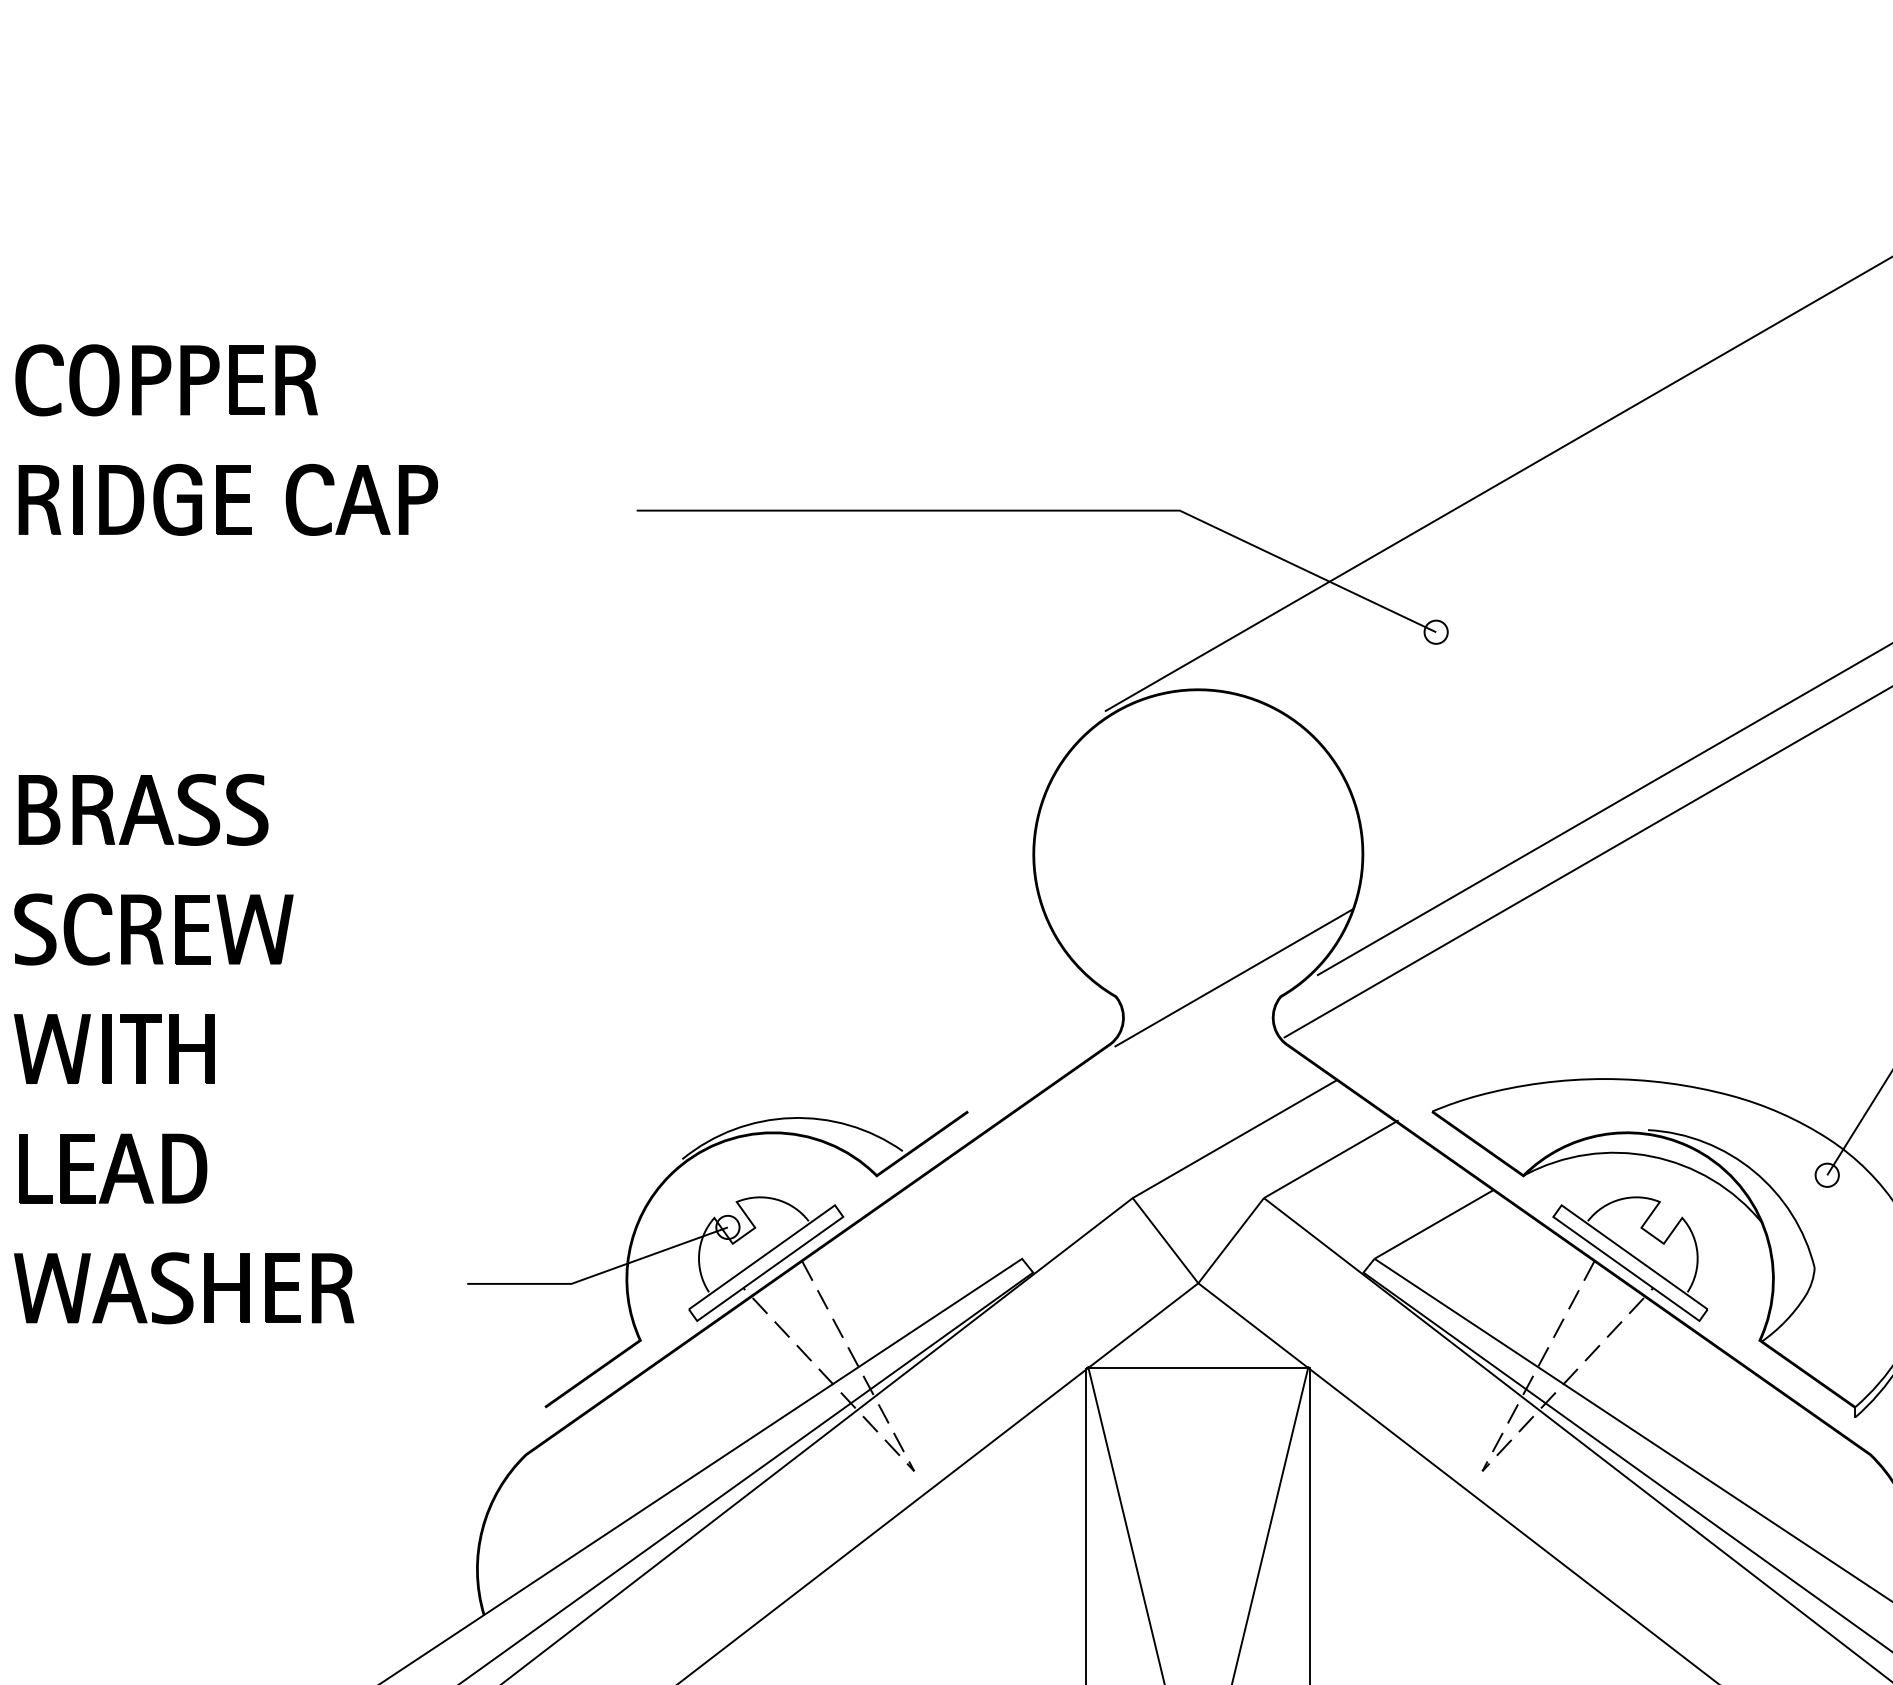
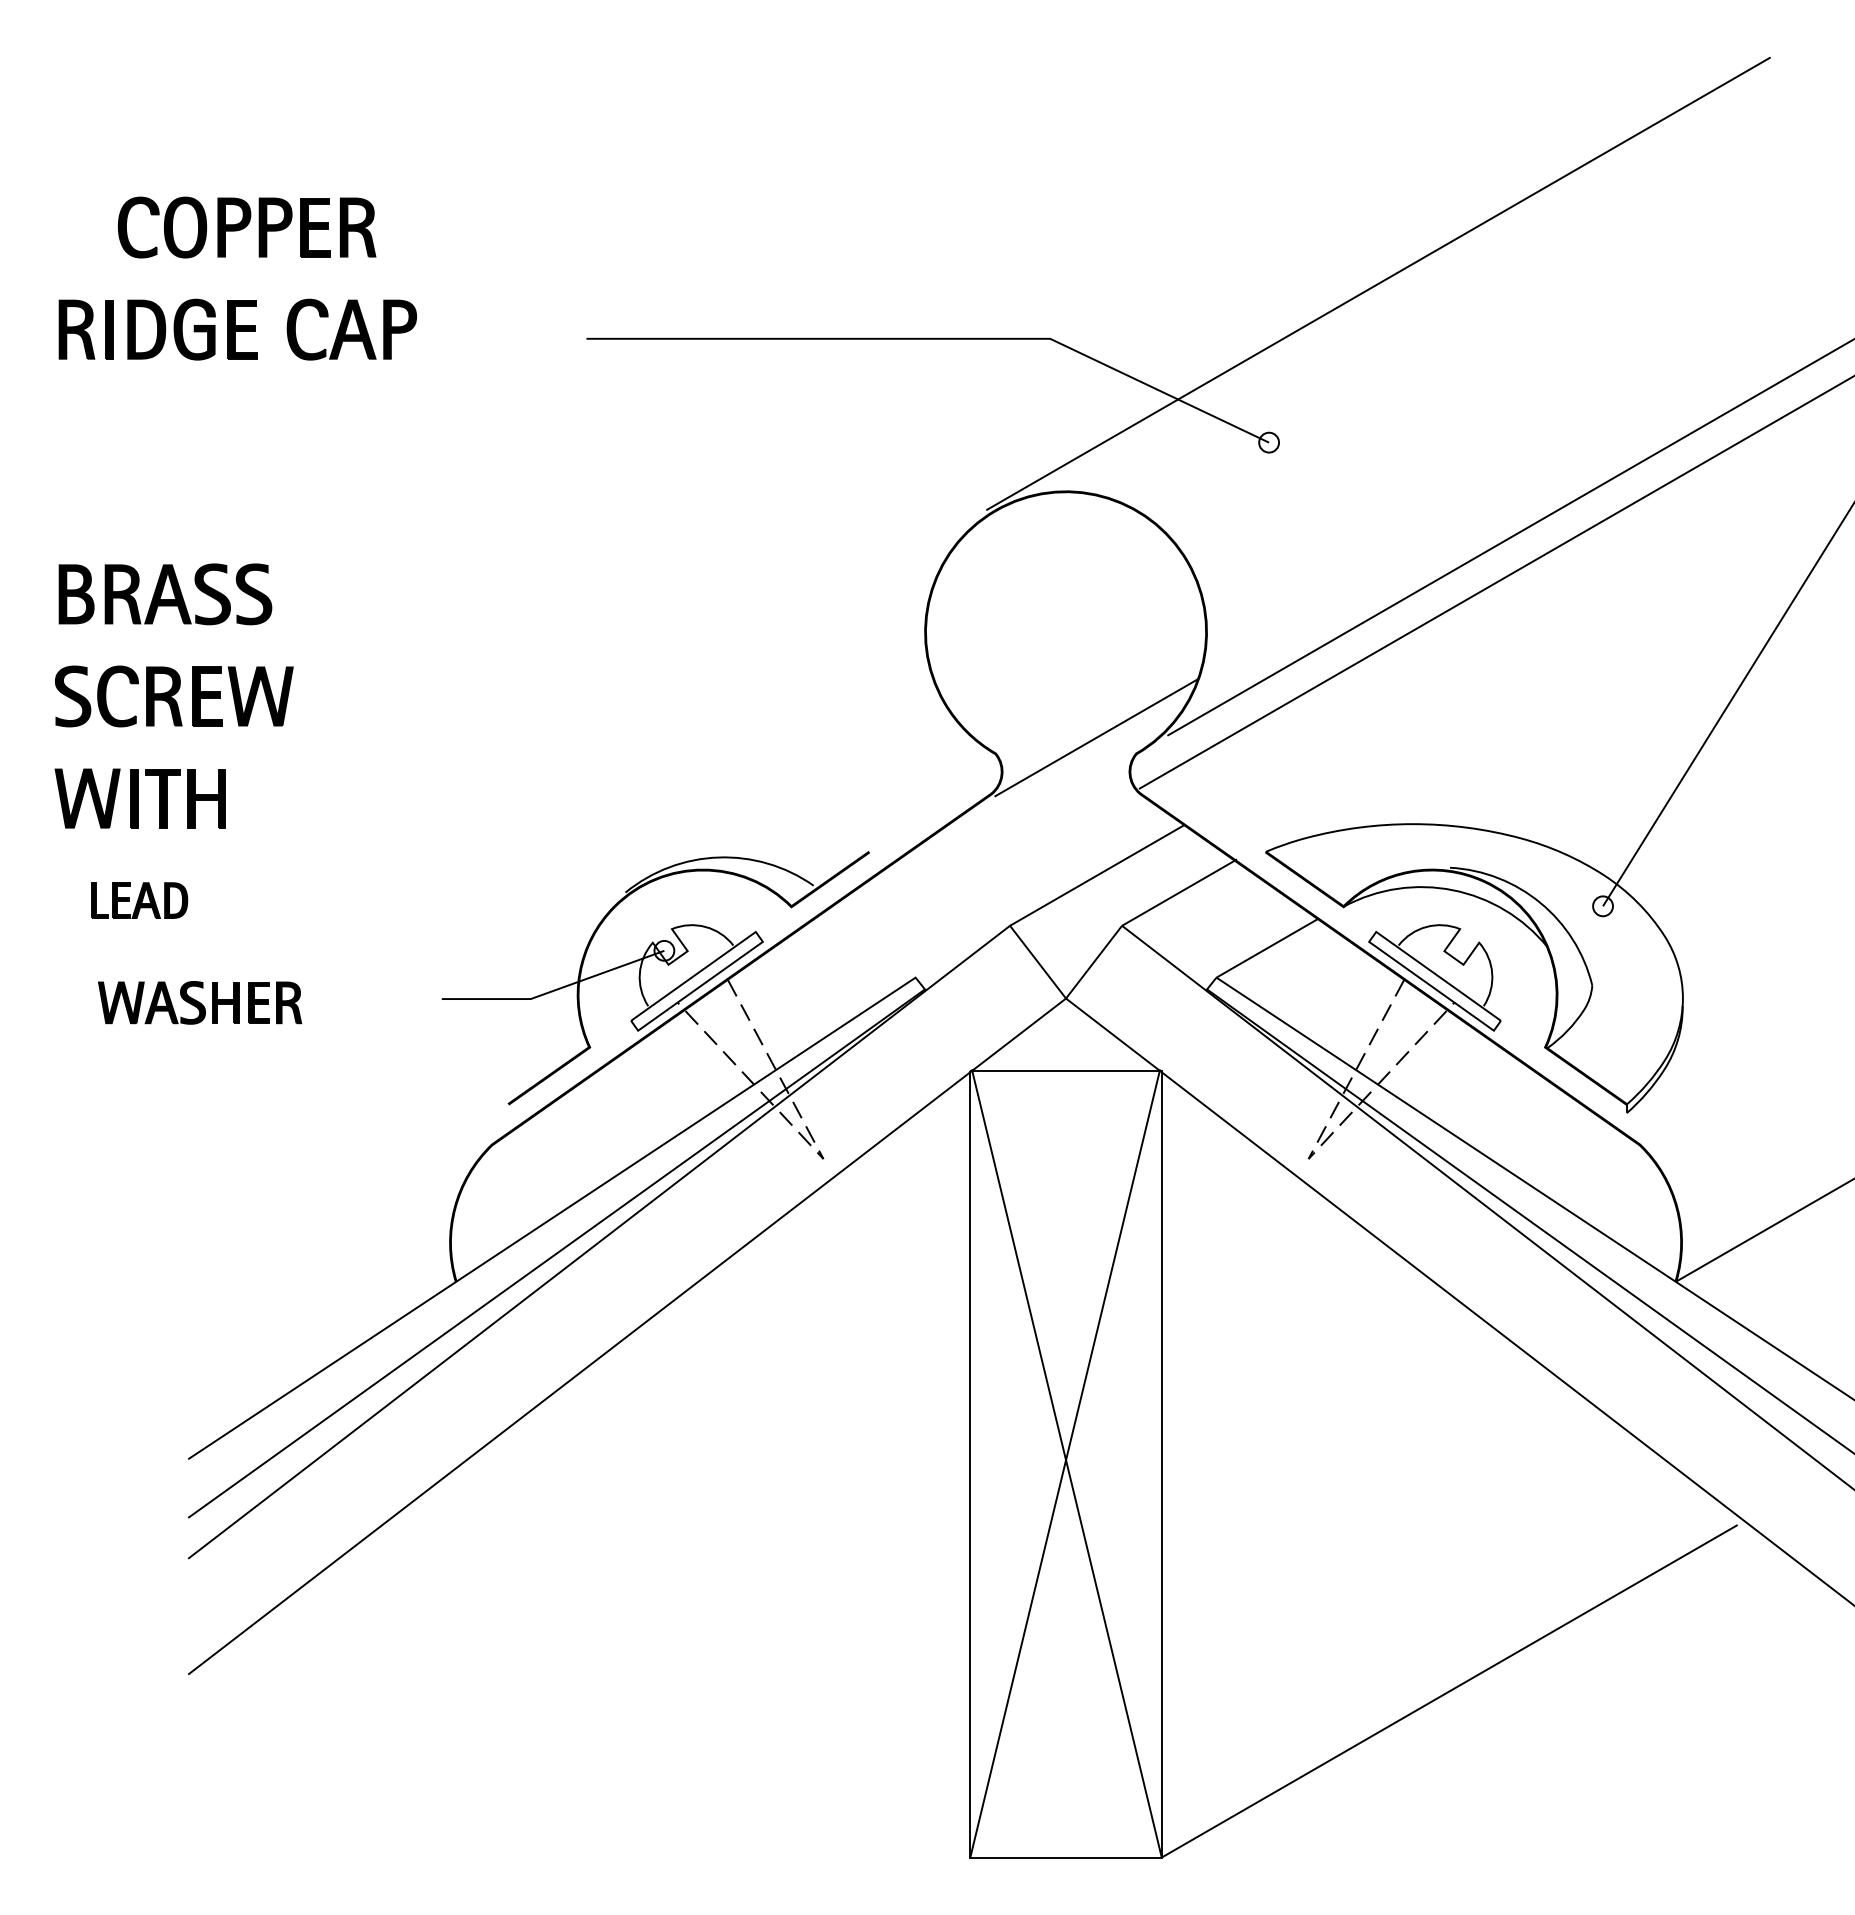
part: (165, 380) -> (246, 227), moved
part: (113, 1168) -> (139, 900), size x0.6
part: (183, 1287) -> (199, 1002), size x0.7

